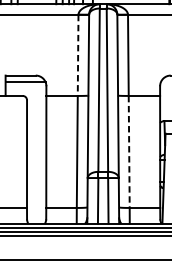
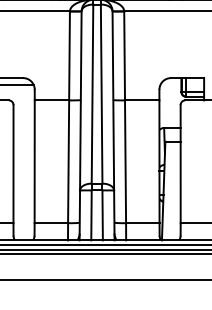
line: (78, 55) -> (69, 56), dashed -> solid
line: (129, 152) -> (125, 162), dashed -> solid

